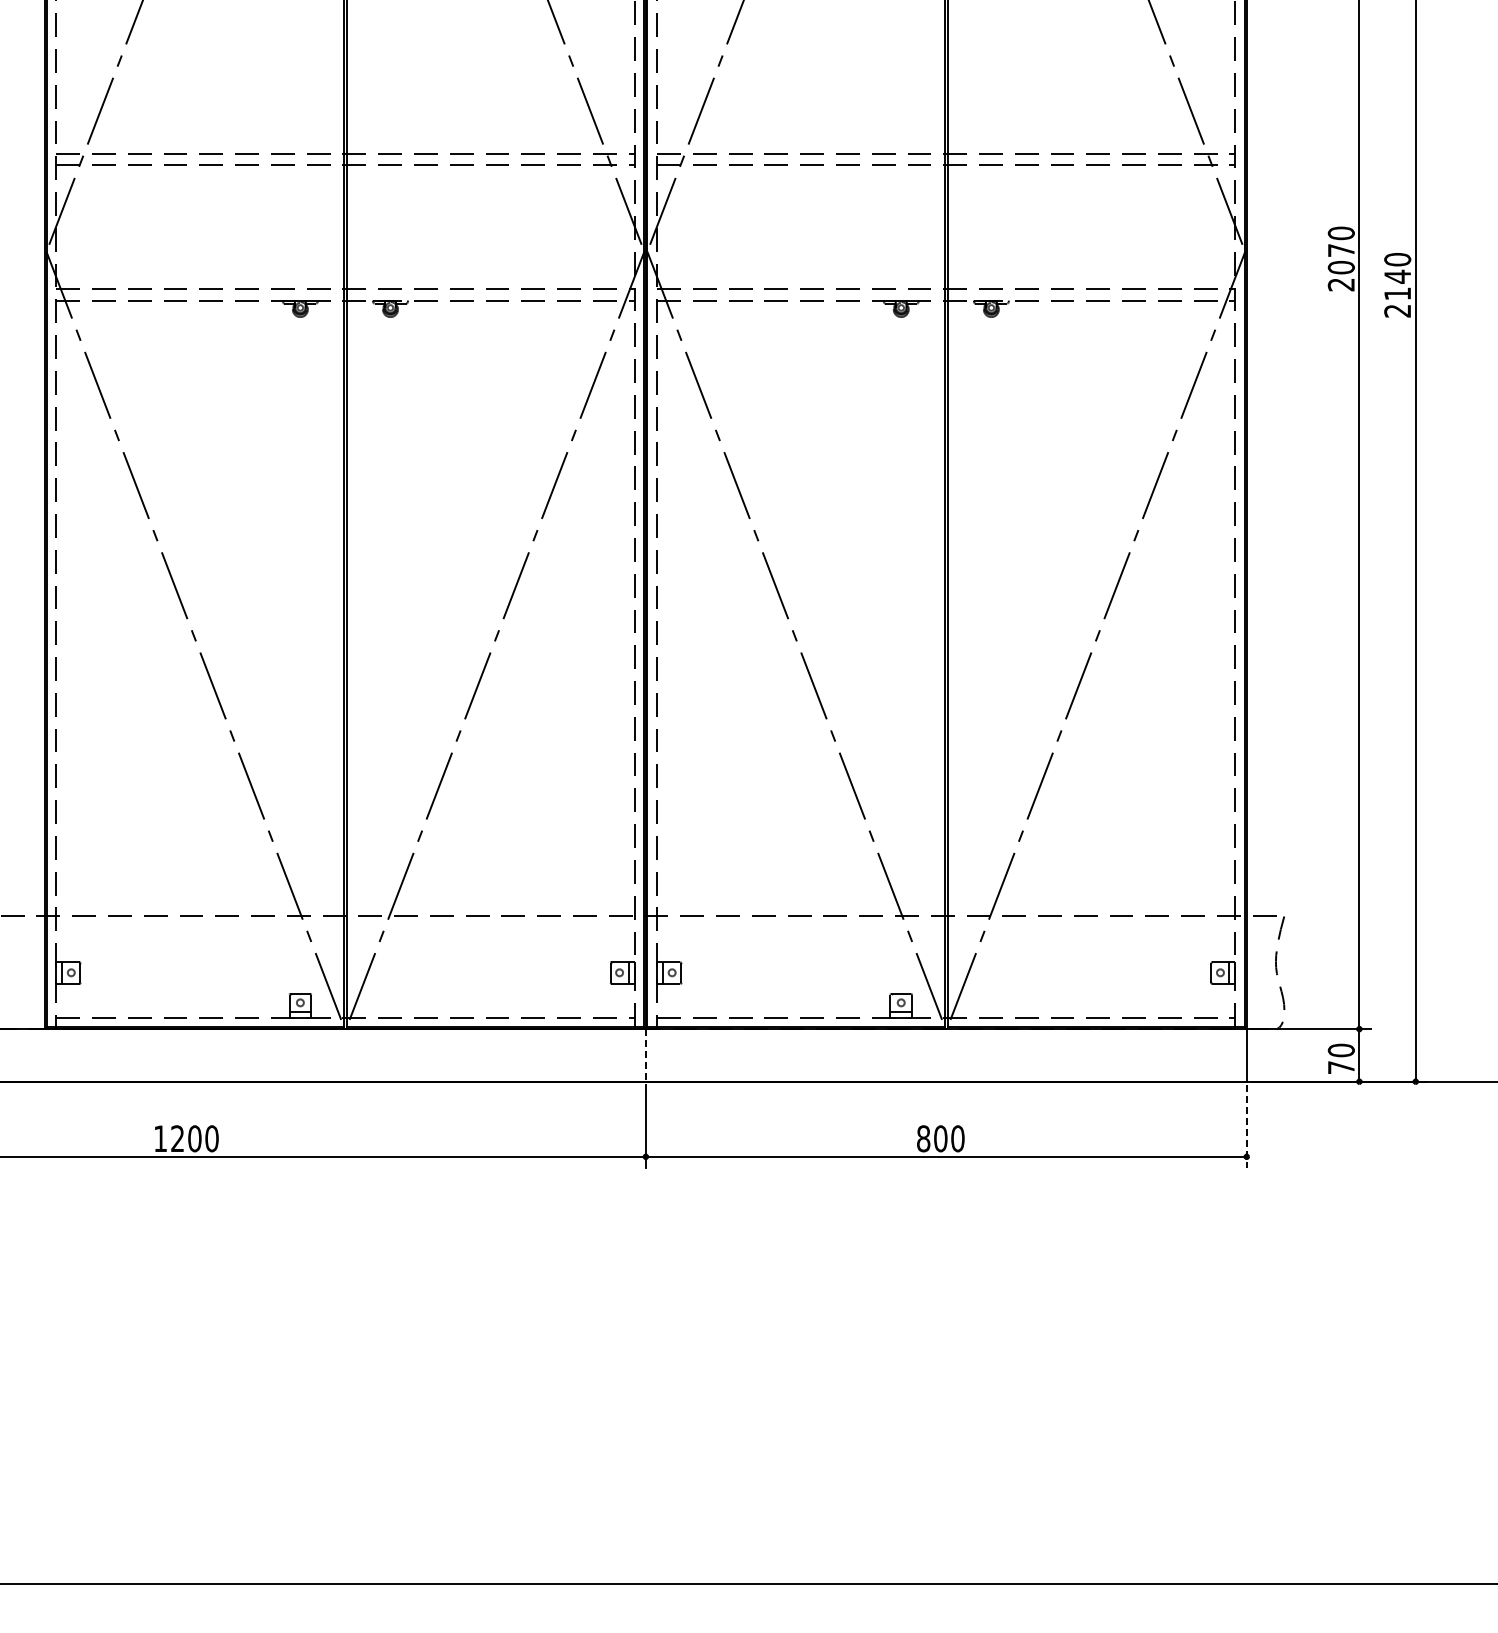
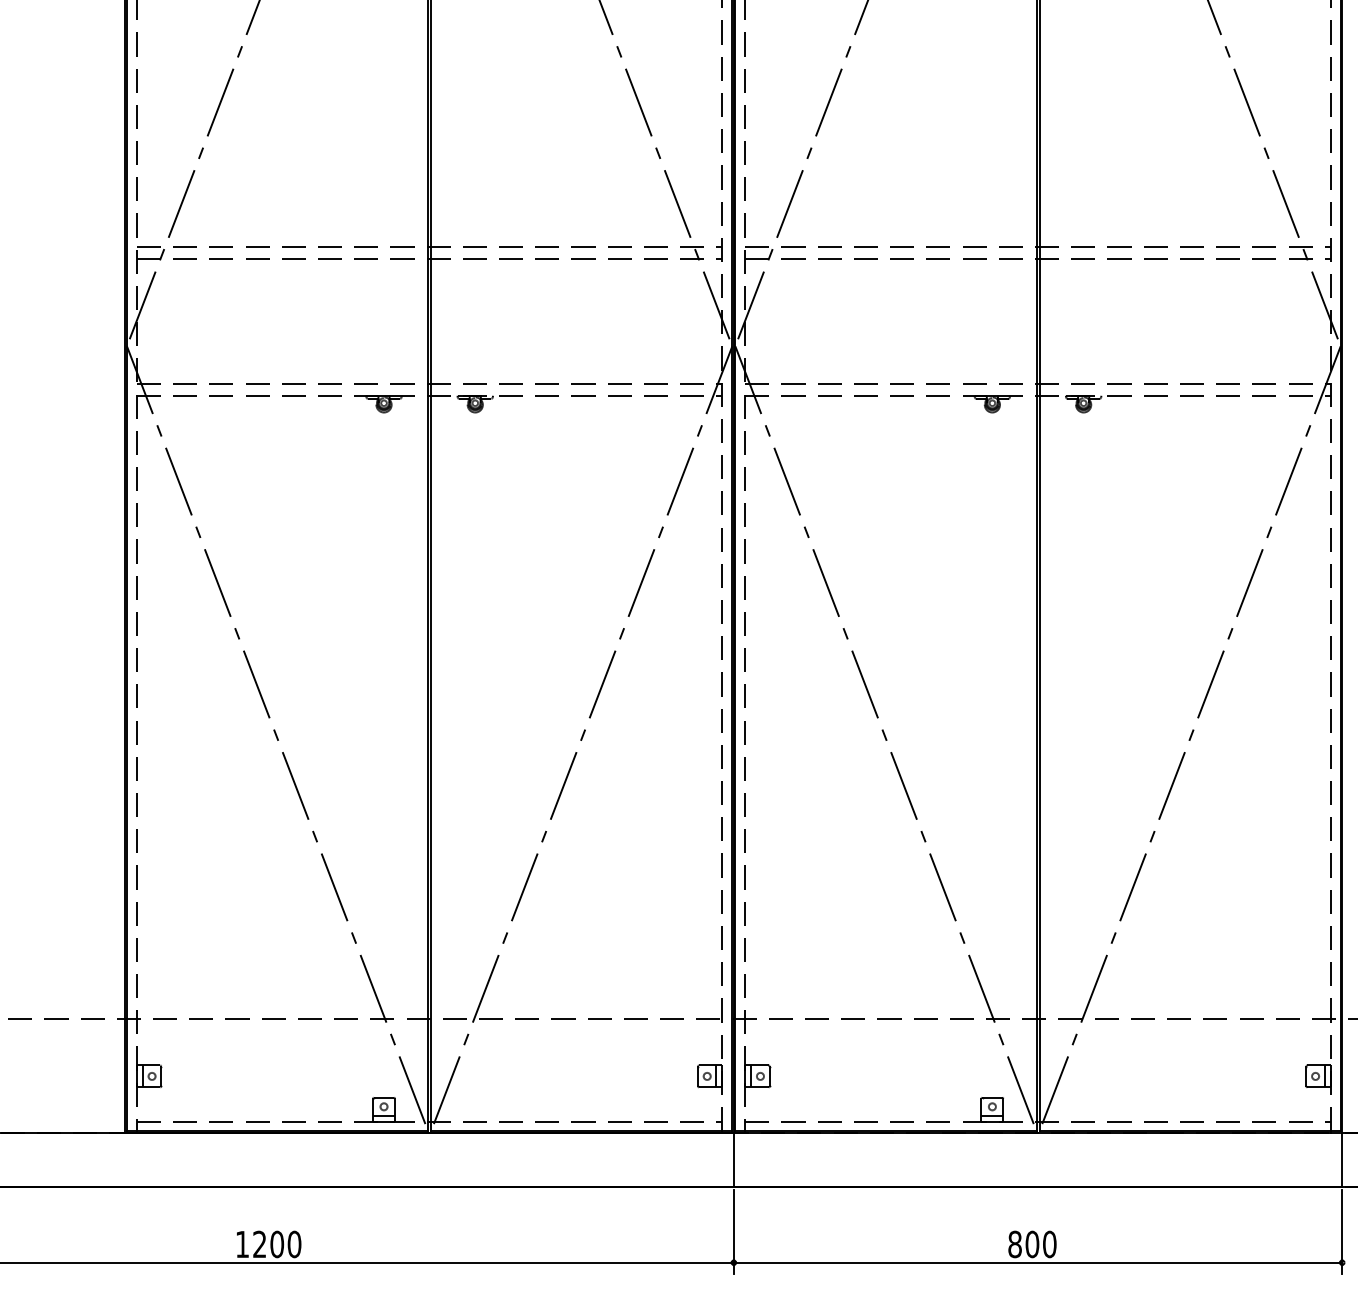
line: (645, 1055) -> (733, 1160), dashed -> solid
line: (1246, 1127) -> (1341, 1233), dashed -> solid

